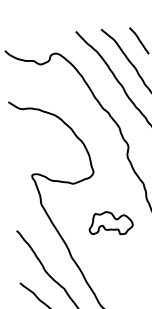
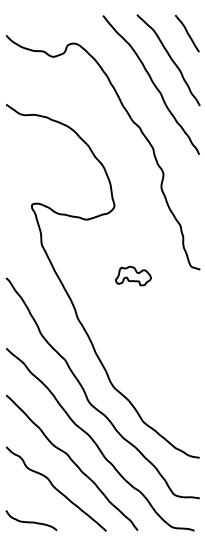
part: (110, 222) -> (133, 275), size x0.6

